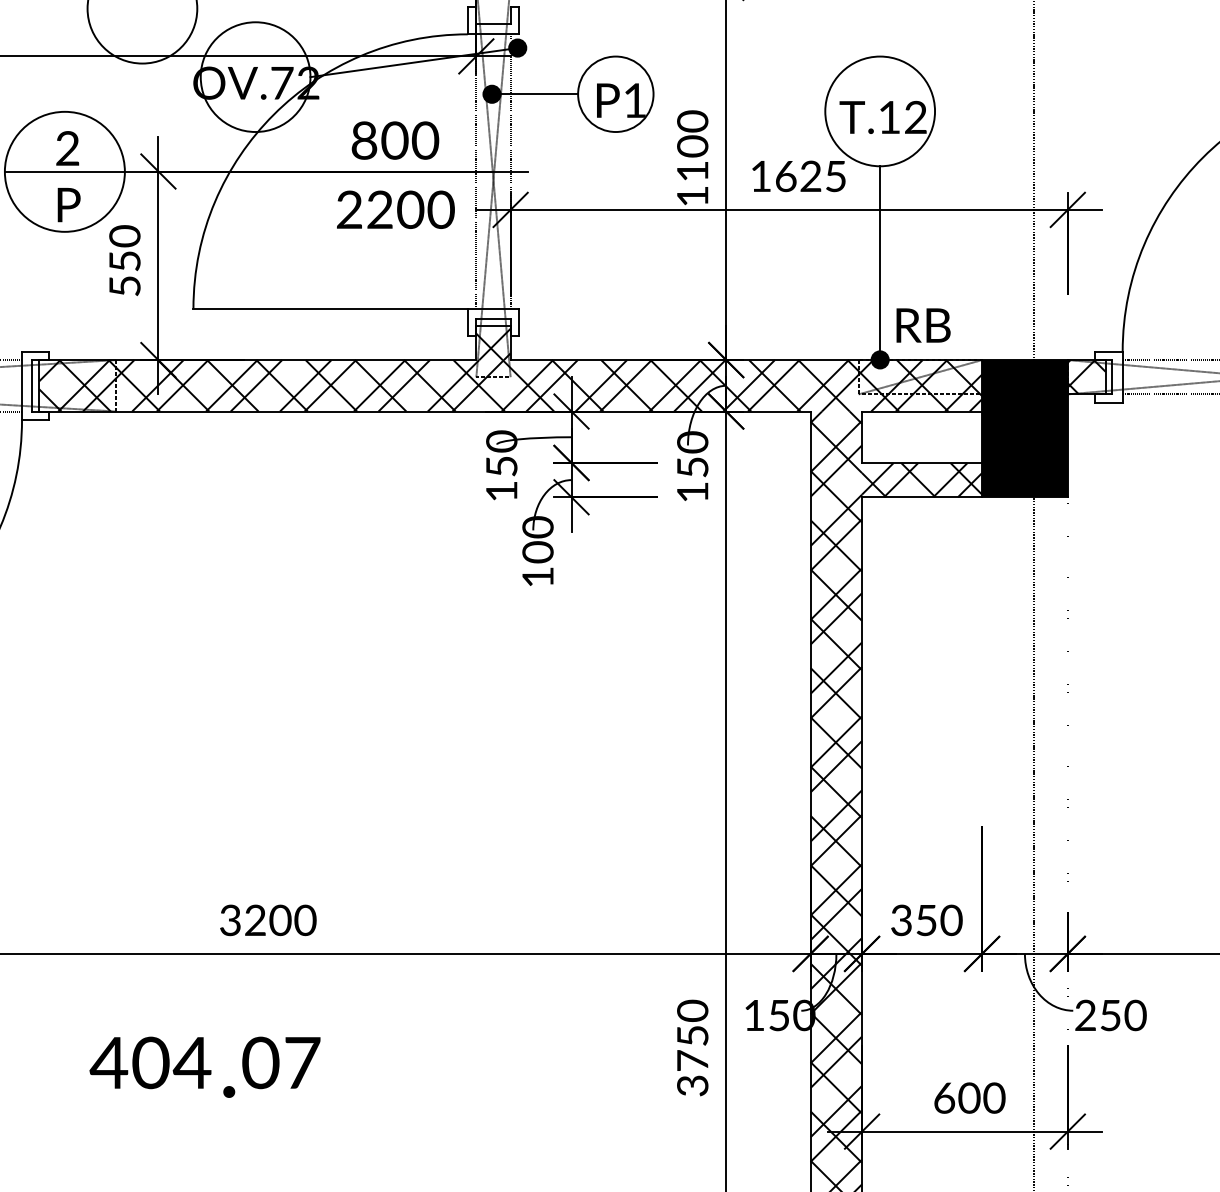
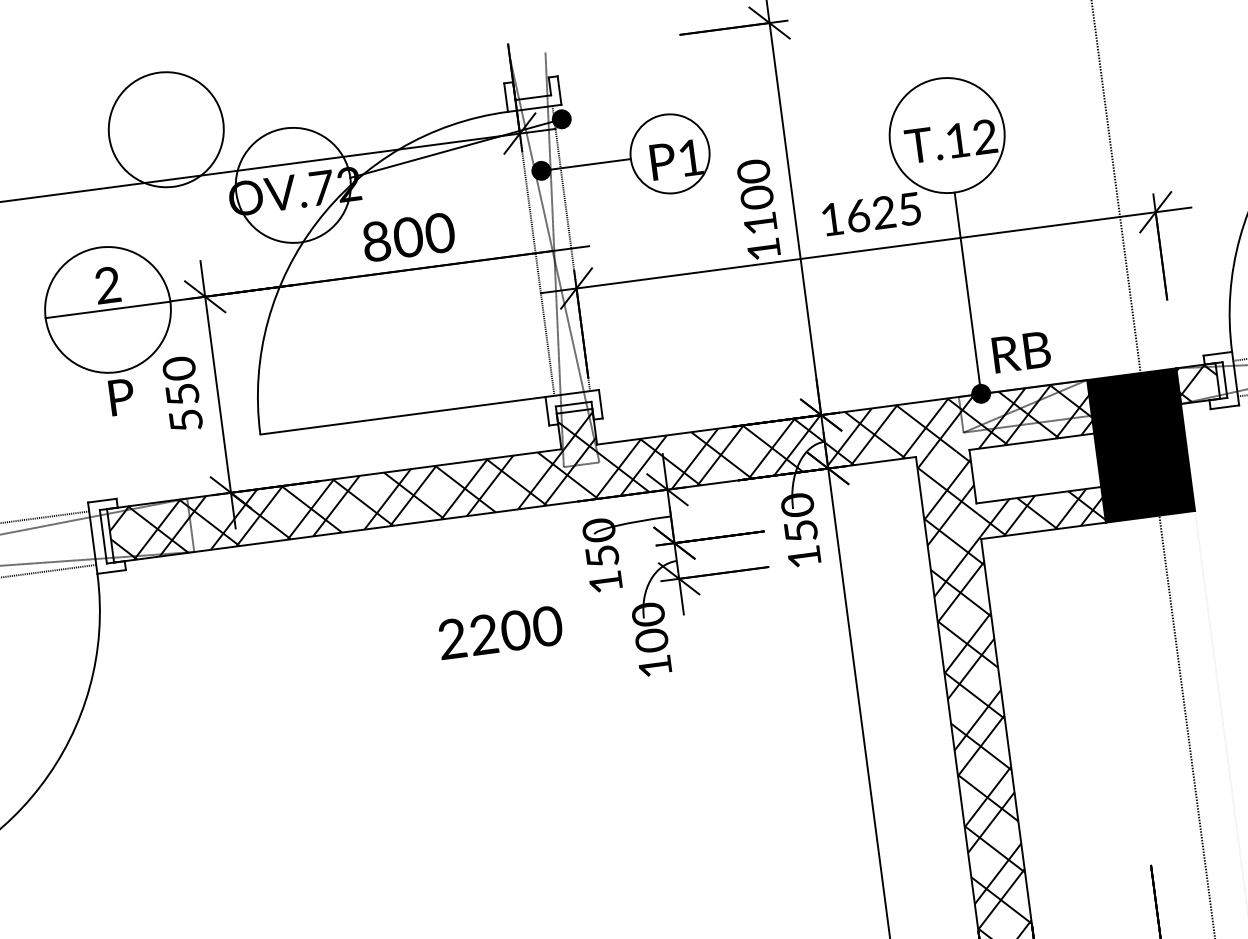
text: (395, 140) -> (408, 237), moved
text: (68, 205) -> (121, 397), moved
text: (395, 209) -> (500, 632), moved

